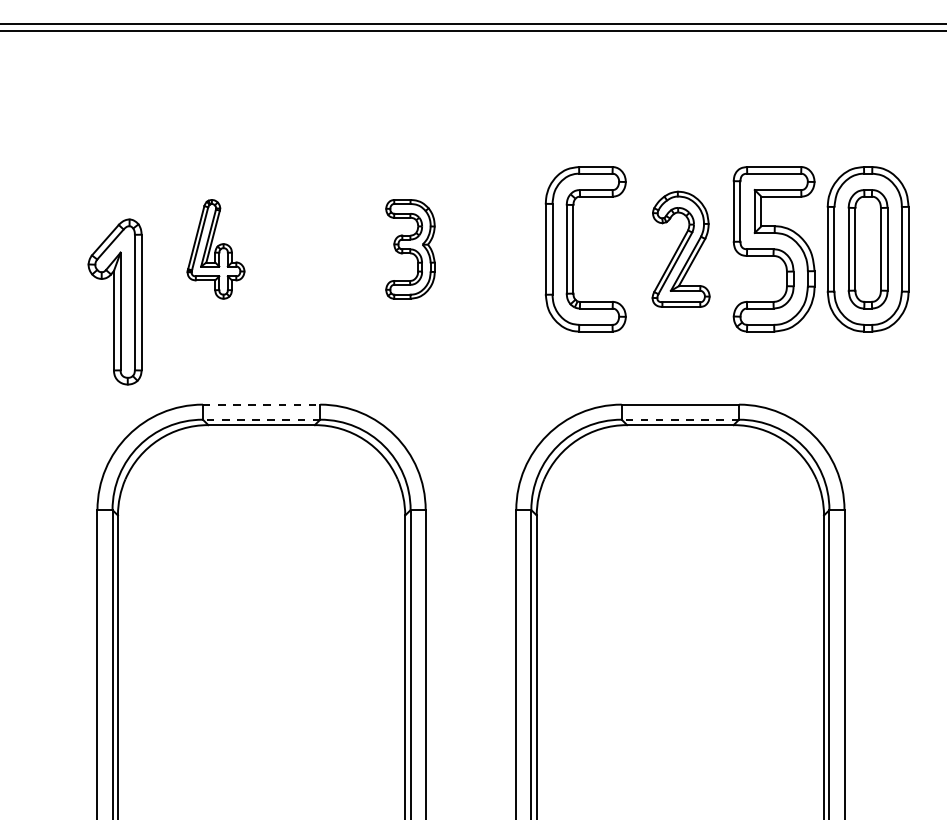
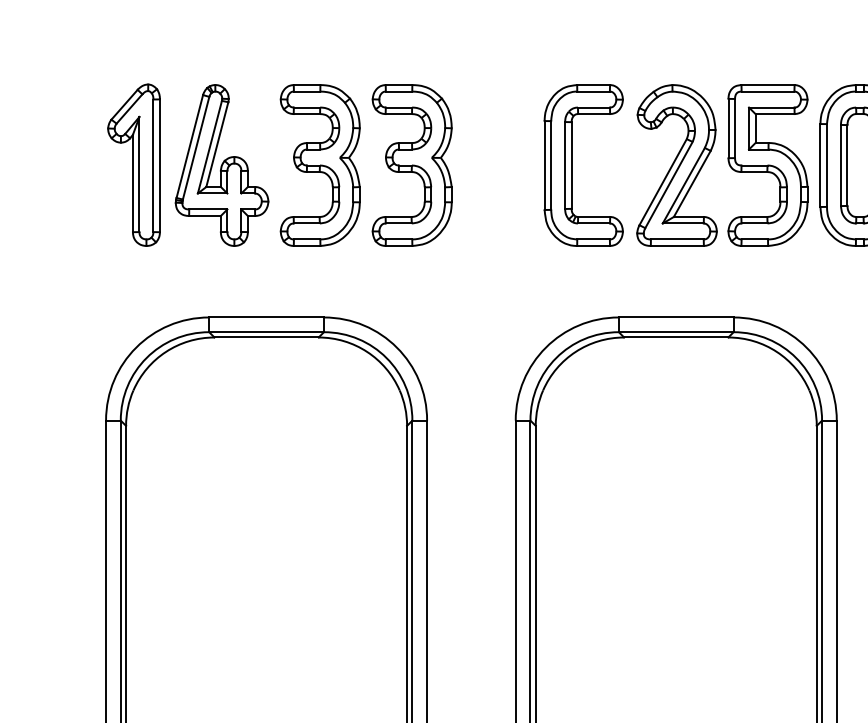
part: (215, 249) -> (221, 165), size x1.67
part: (316, 249) -> (320, 165), added
part: (410, 249) -> (412, 165), size x1.67
part: (680, 249) -> (676, 165), size x1.43
part: (114, 301) -> (133, 164), moved
line: (261, 404) -> (266, 317), dashed -> solid
line: (261, 419) -> (266, 332), dashed -> solid
line: (680, 419) -> (676, 332), dashed -> solid

